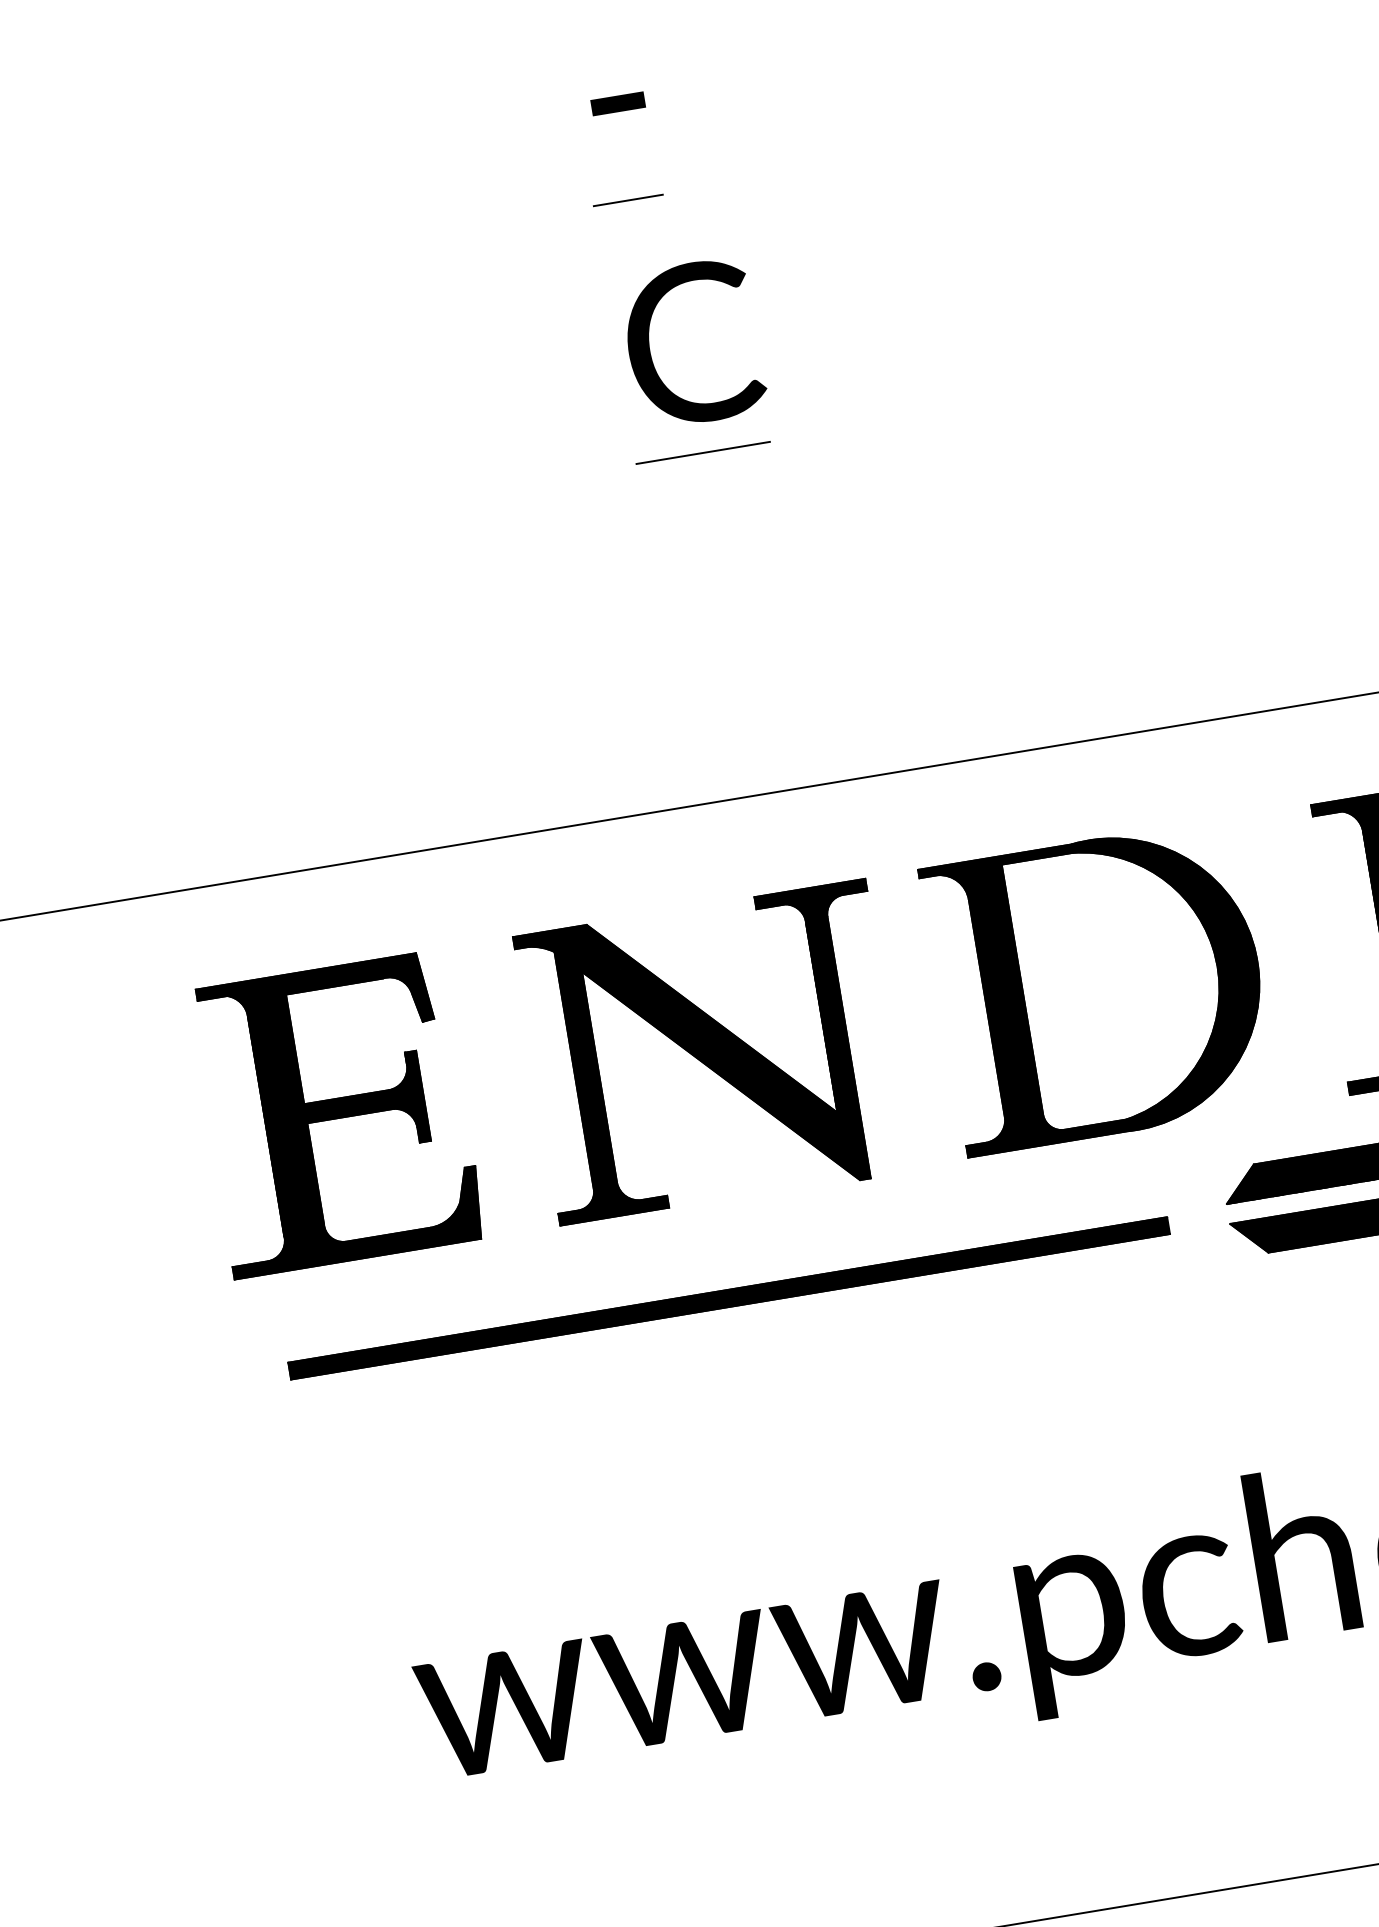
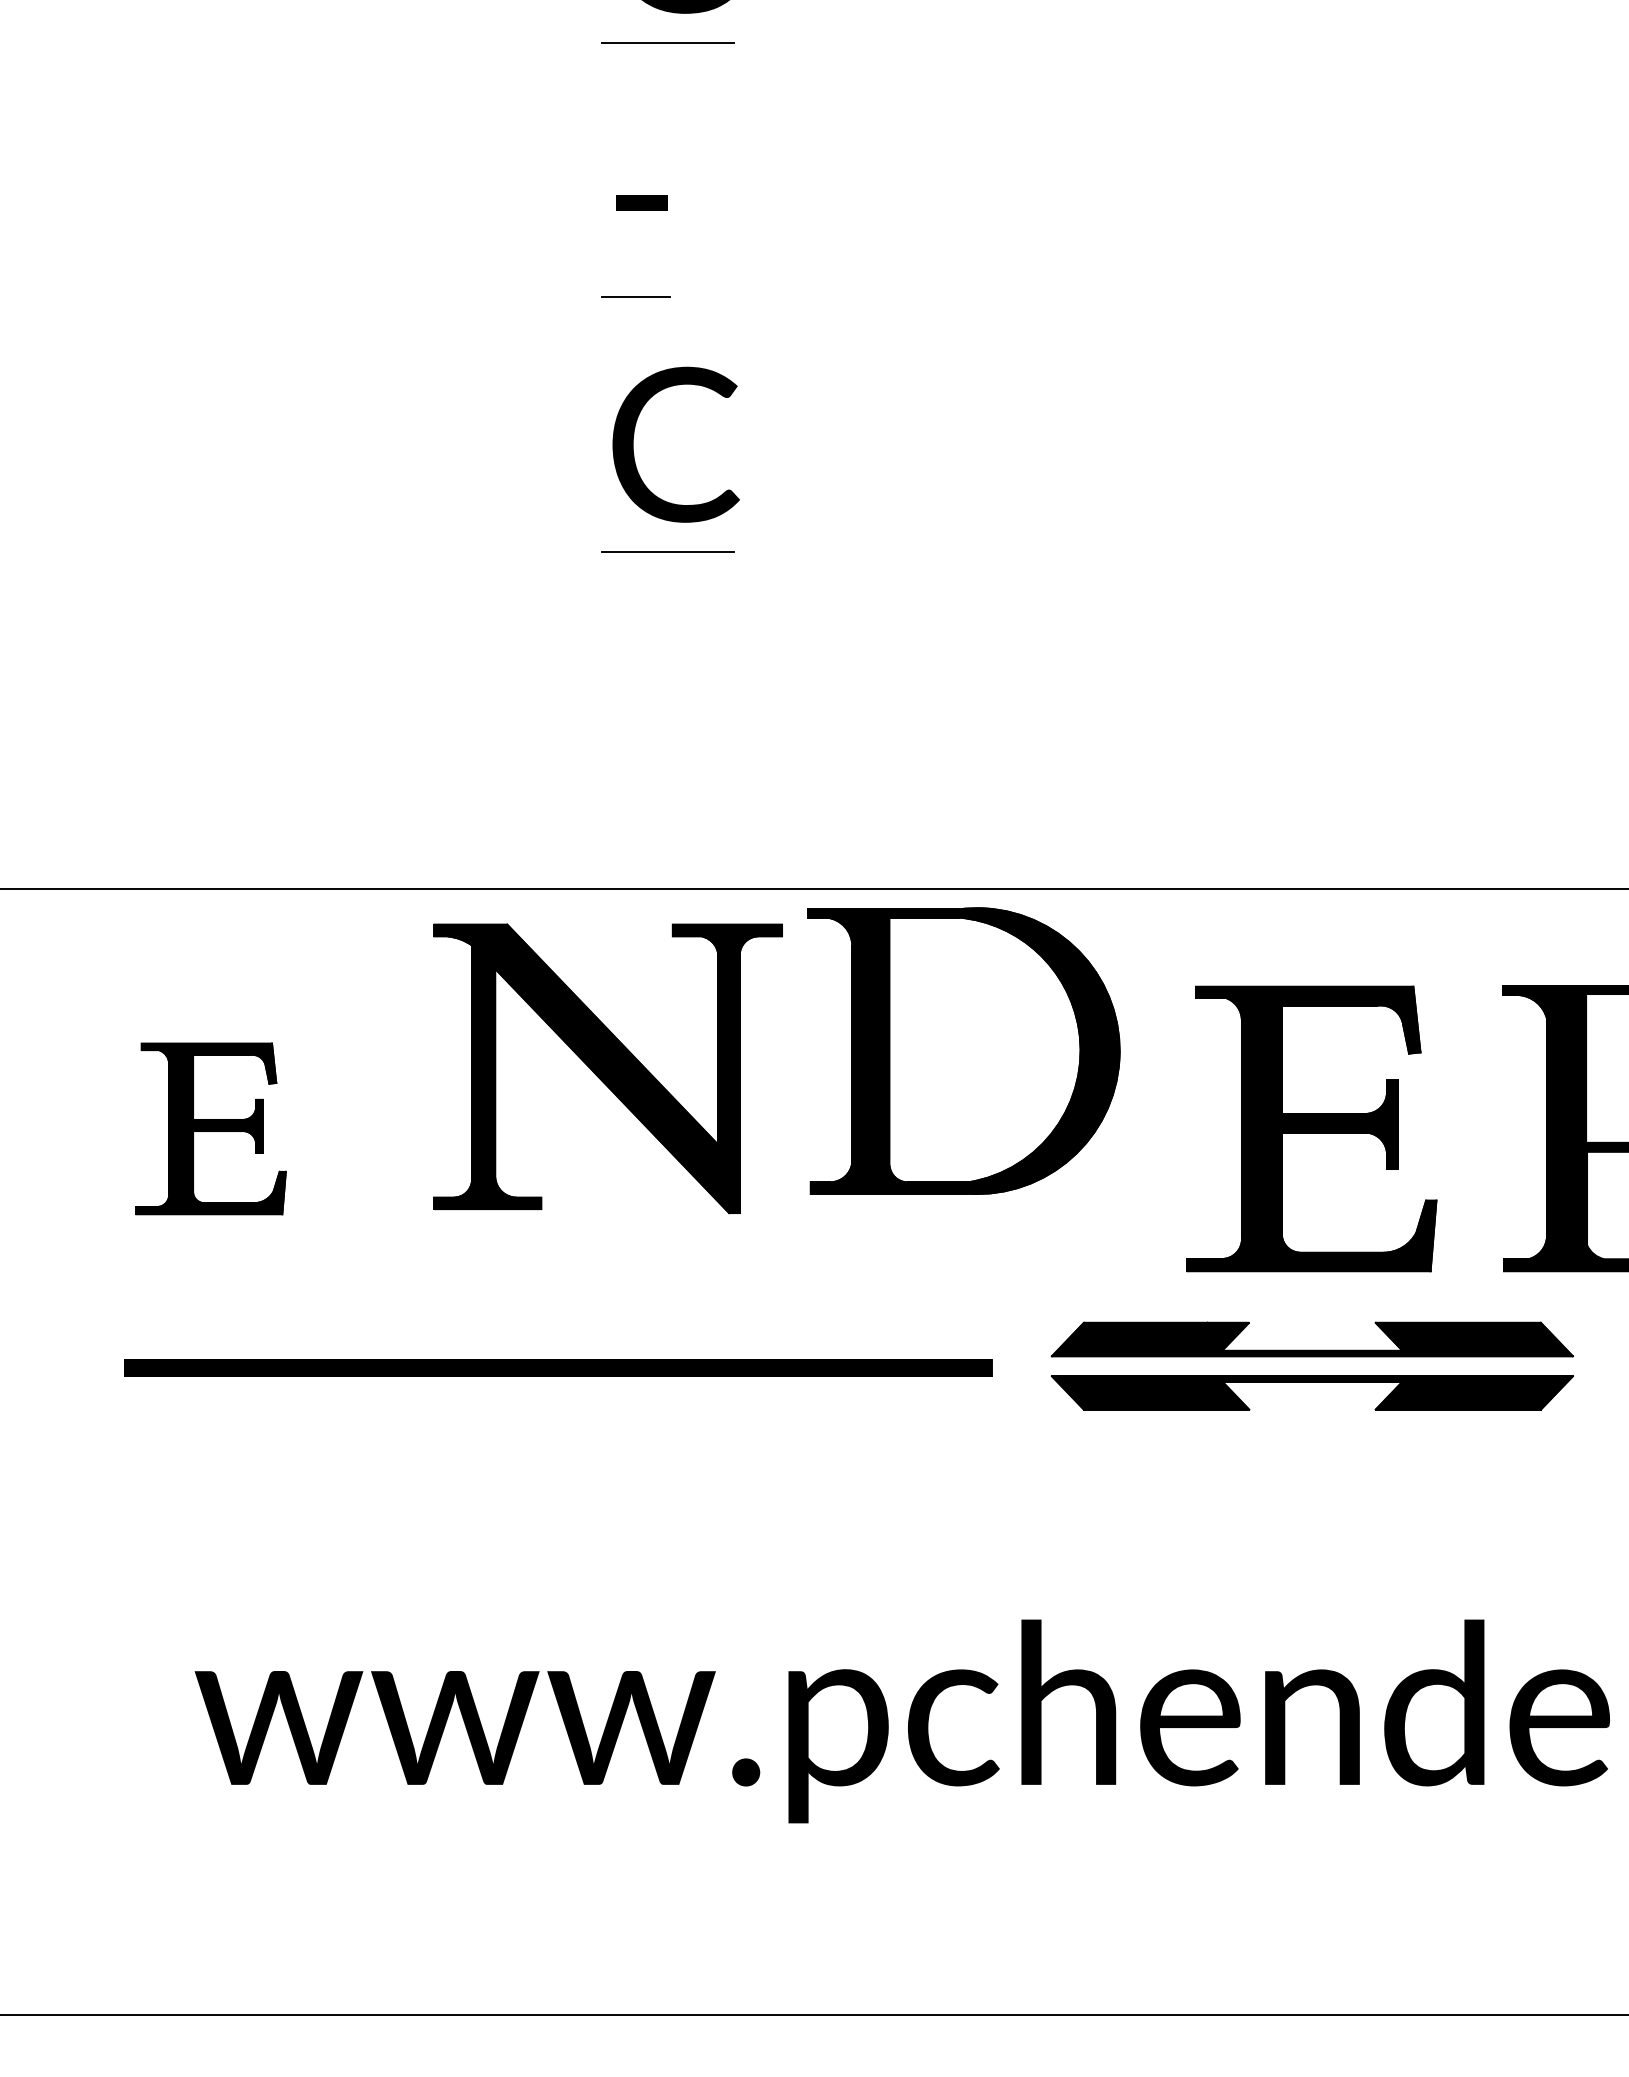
part: (1099, 986) -> (963, 1050), moved
part: (712, 1053) -> (607, 1068), moved
part: (336, 1114) -> (210, 1128), size x0.6

